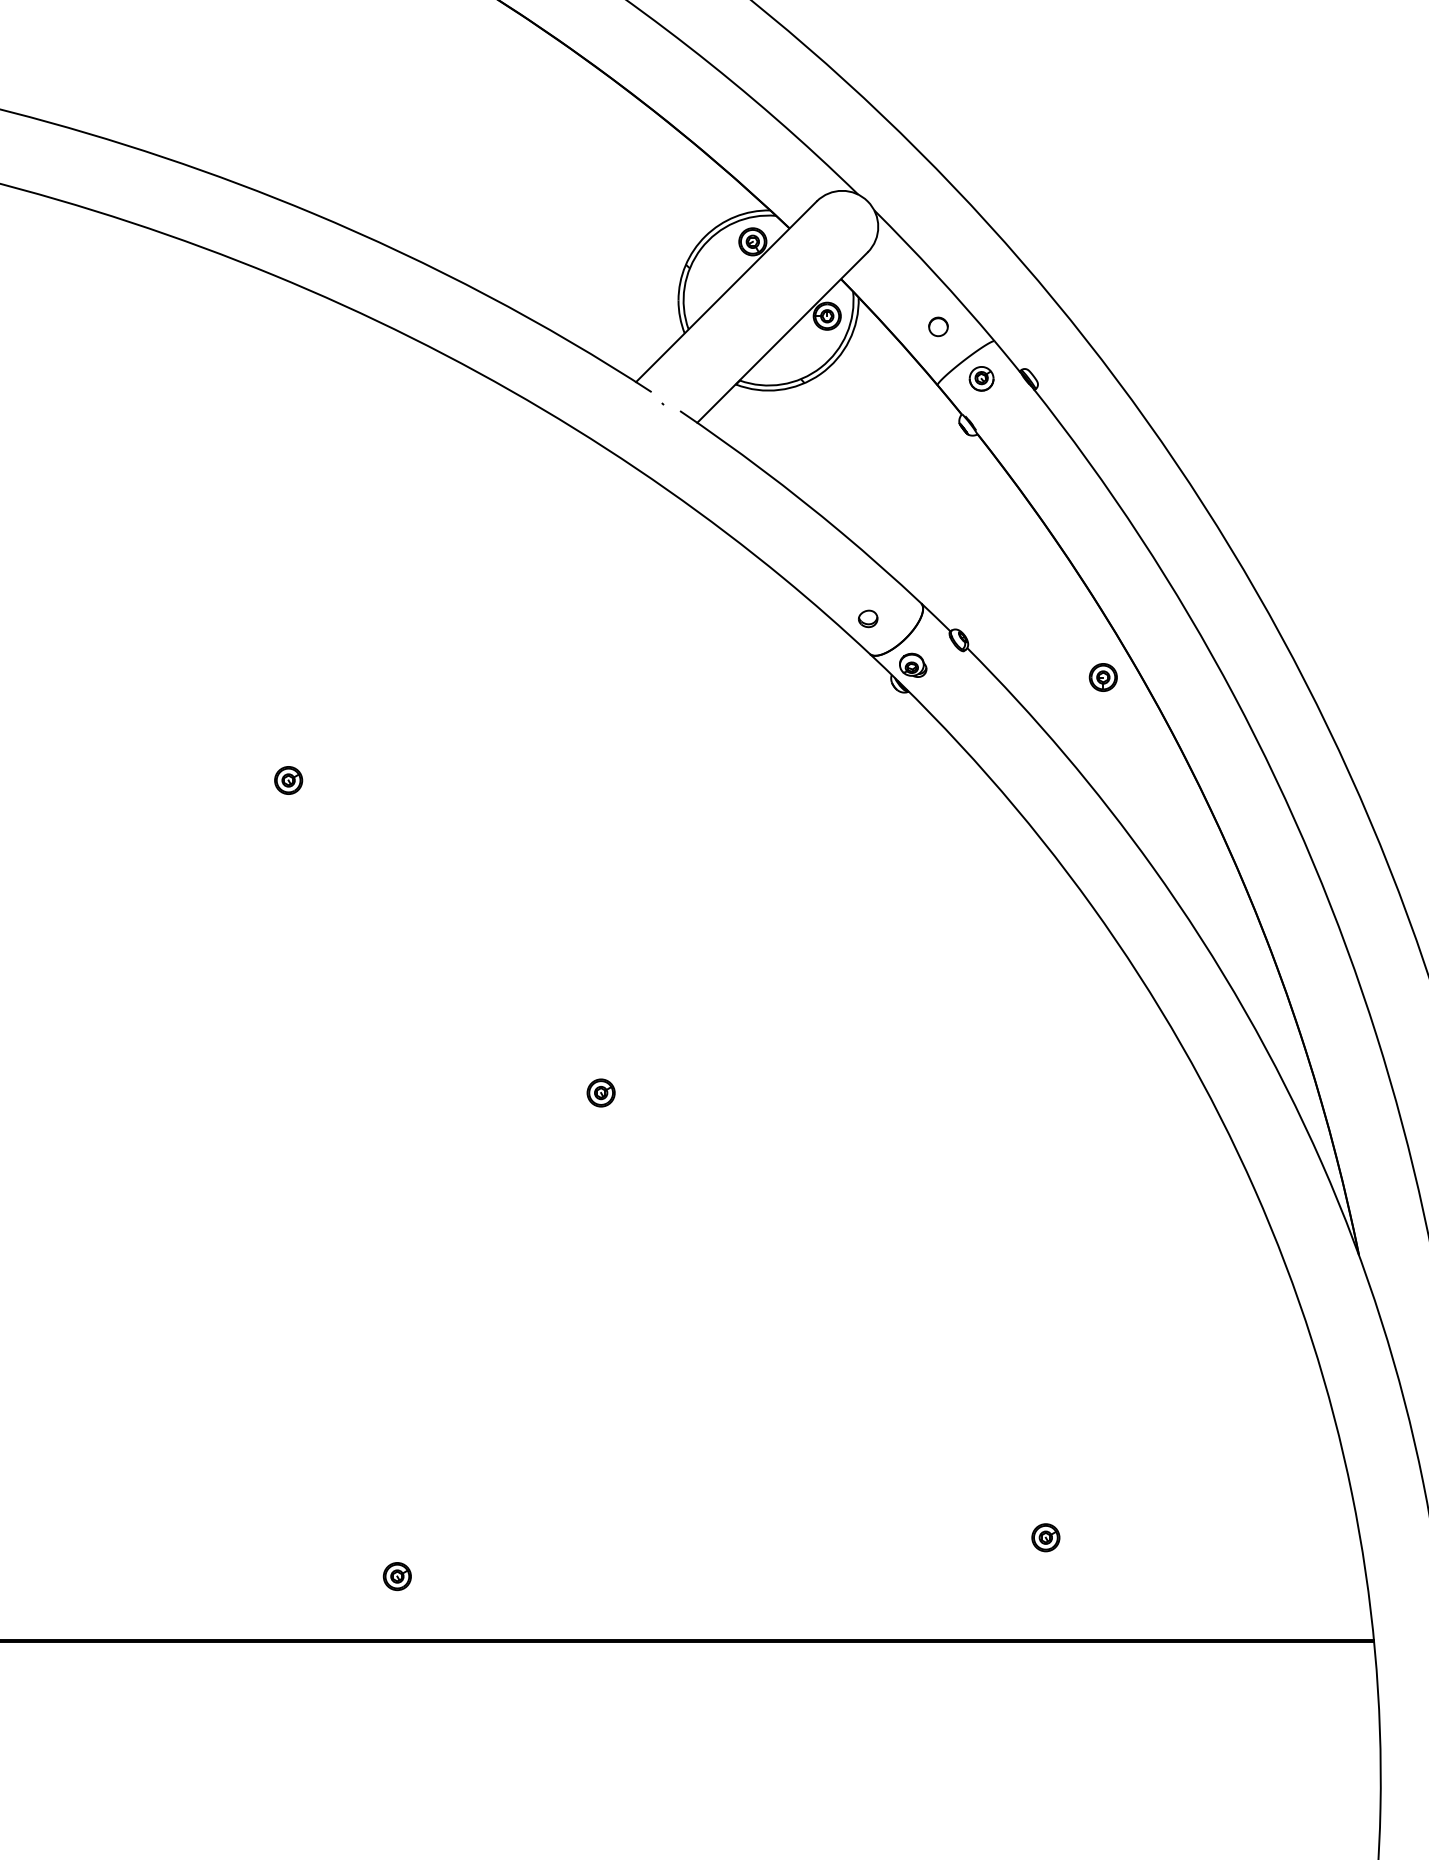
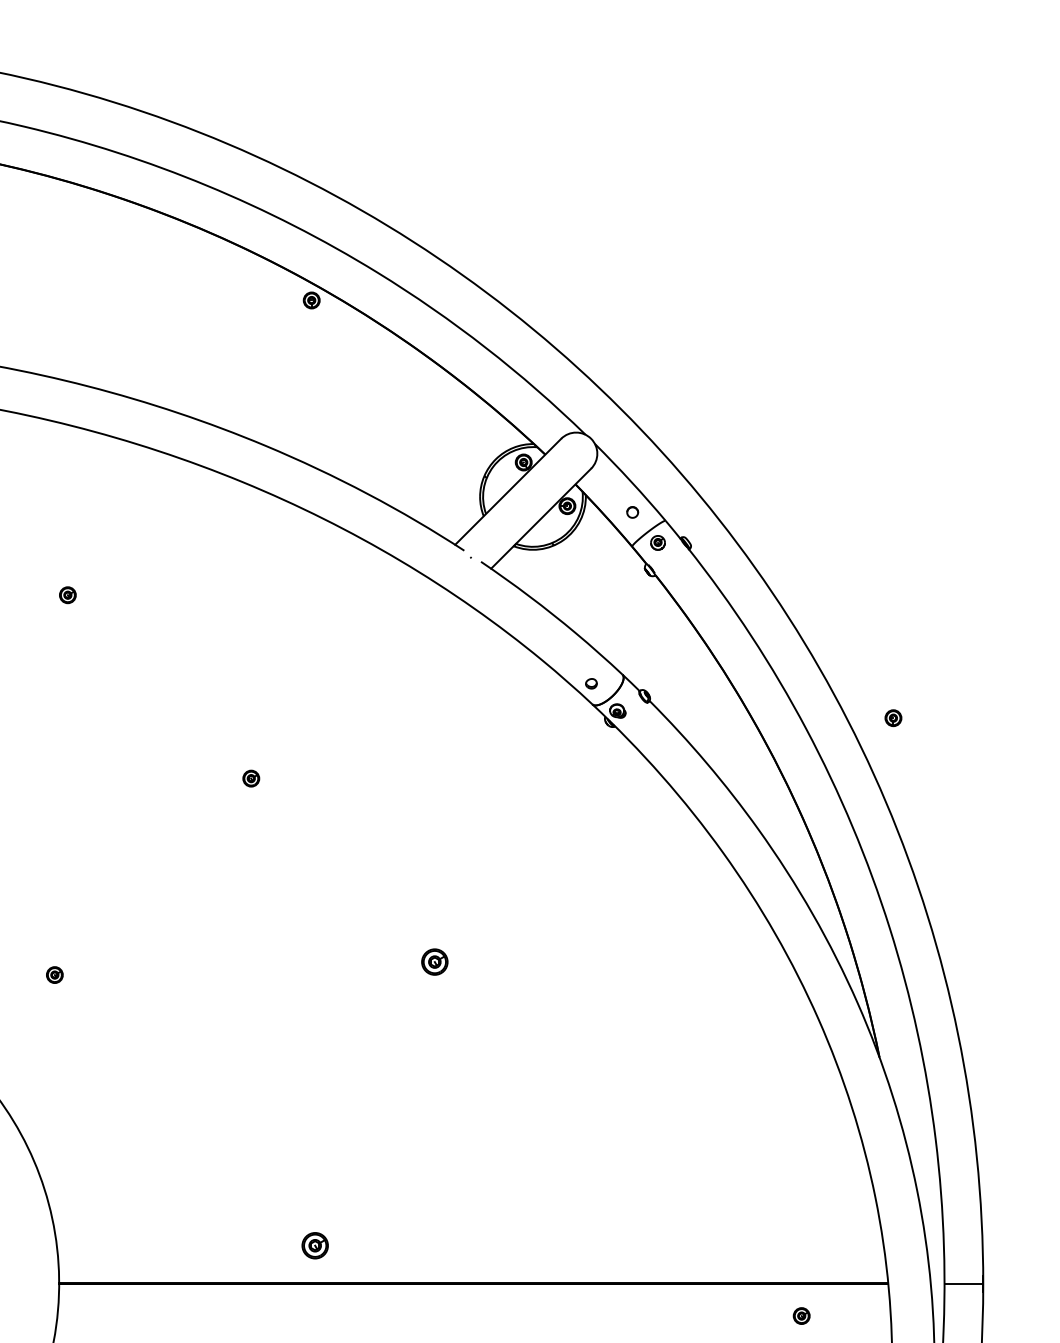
part: (1103, 678) -> (893, 718), moved
part: (600, 1092) -> (434, 961), size x1.6
part: (1045, 1536) -> (801, 1315), moved
part: (396, 1575) -> (314, 1245), size x1.6

